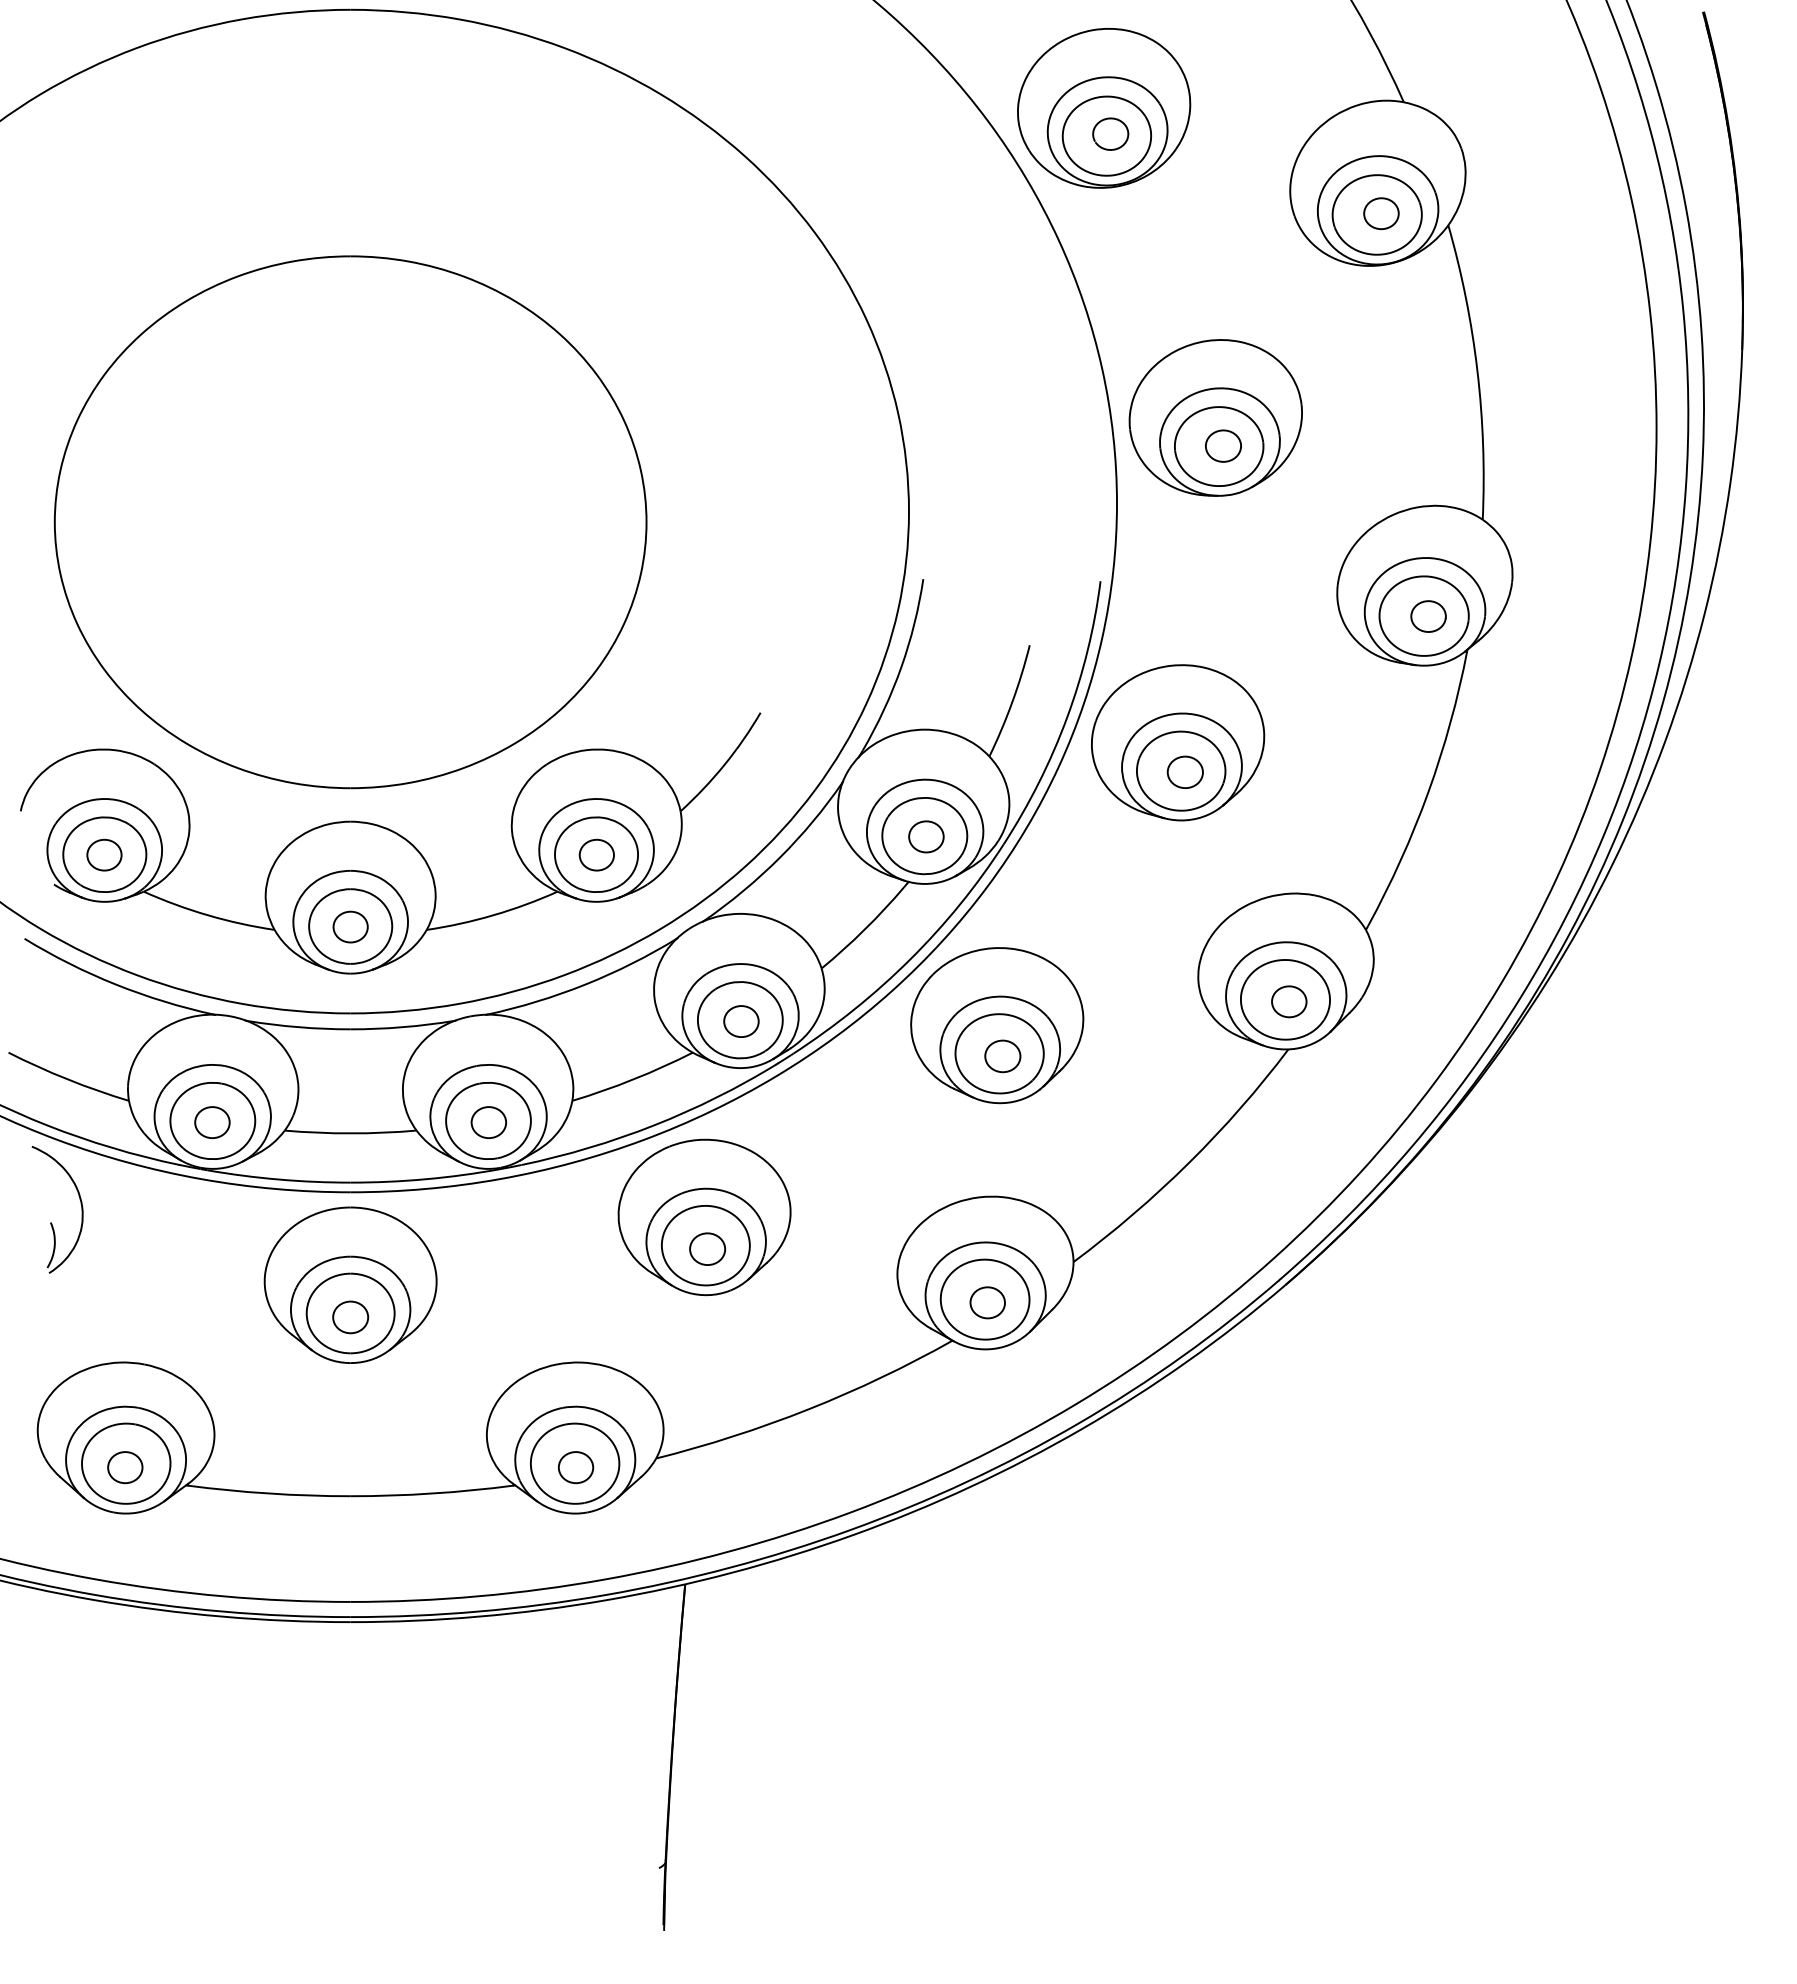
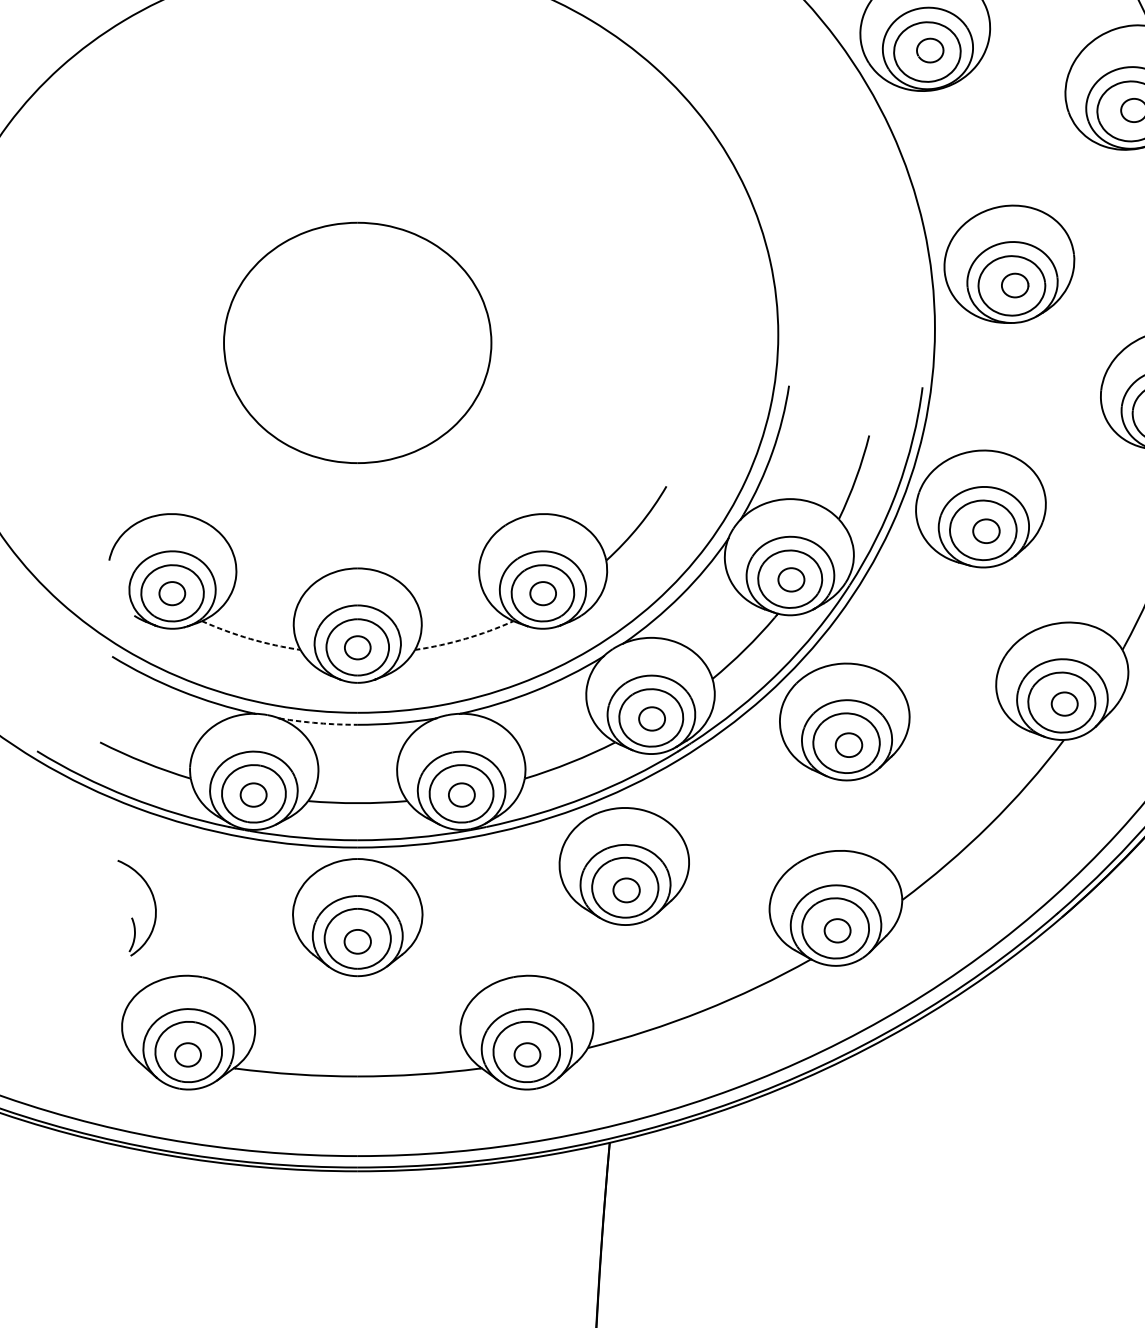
part: (350, 522) -> (357, 343), size x0.6
arc: (207, 915) -> (249, 639), solid -> dashed
arc: (493, 915) -> (465, 639), solid -> dashed
arc: (298, 1027) -> (318, 723), solid -> dashed
part: (51, 1222) -> (132, 917), moved

